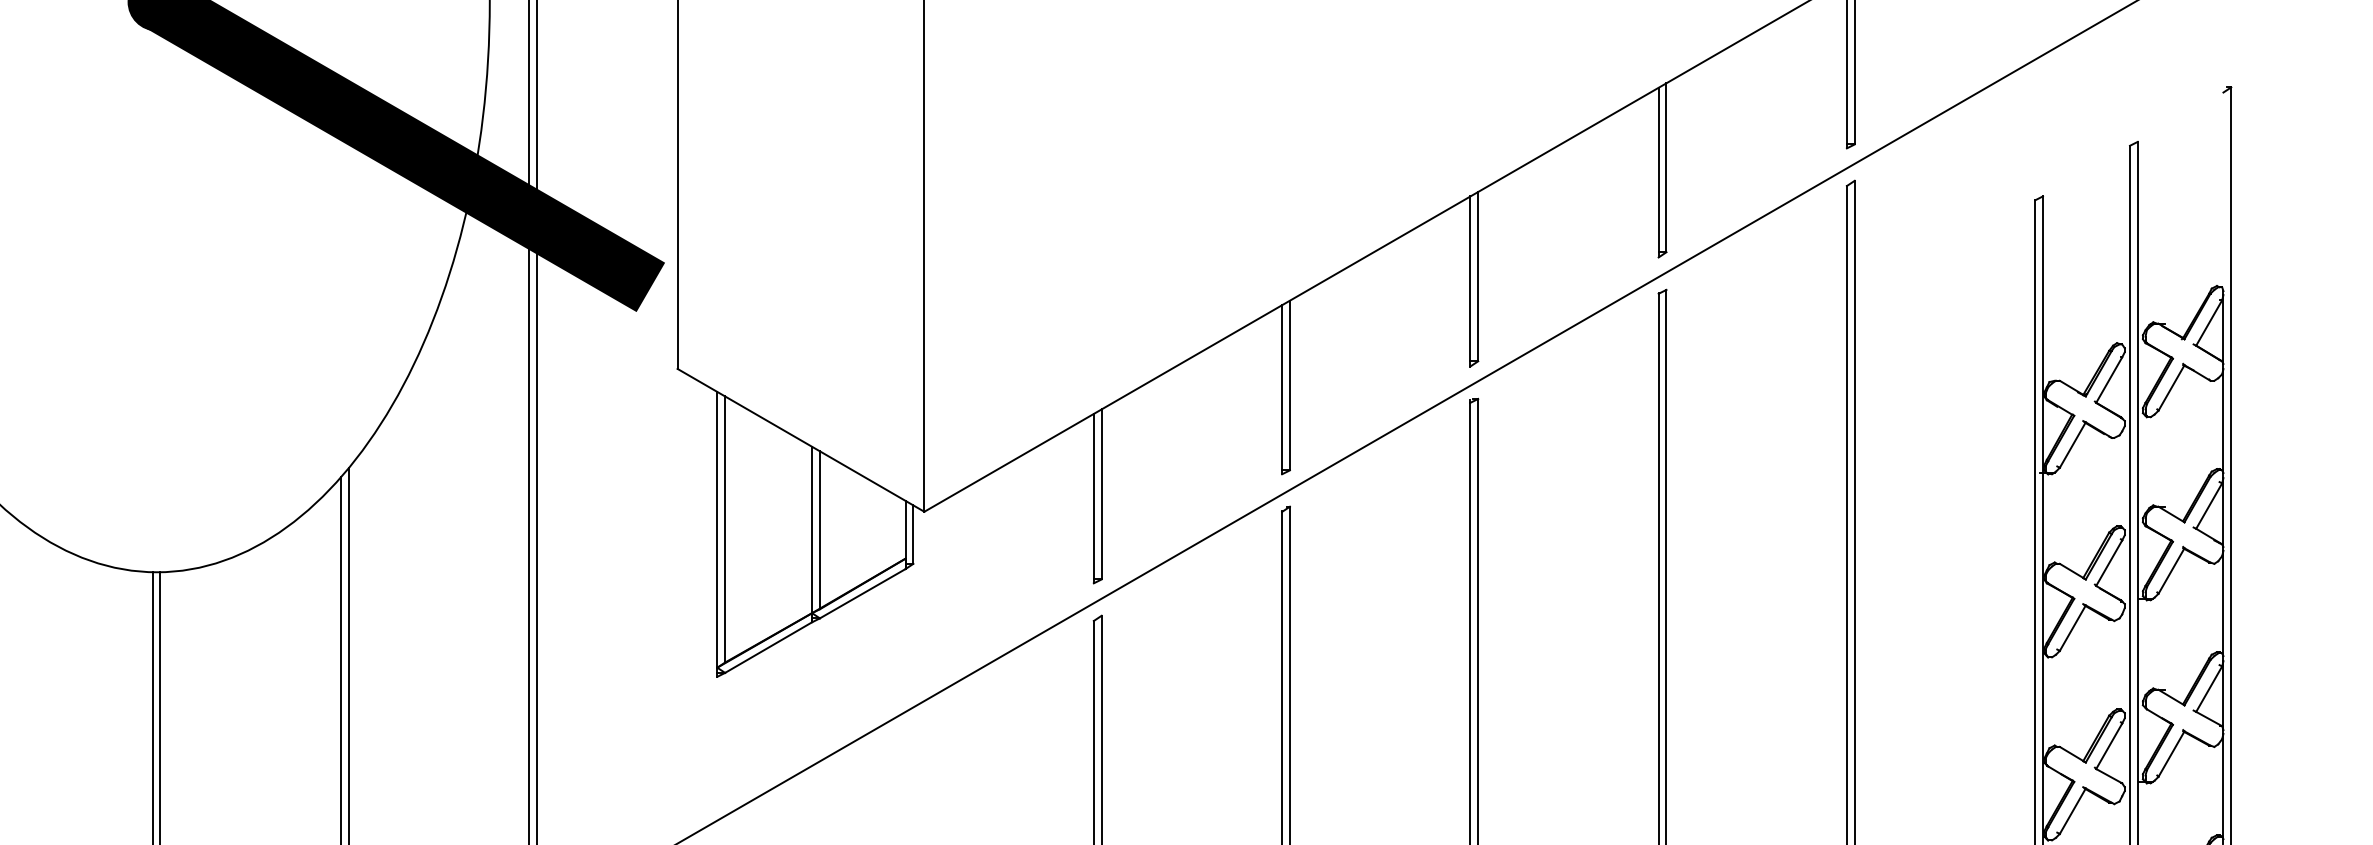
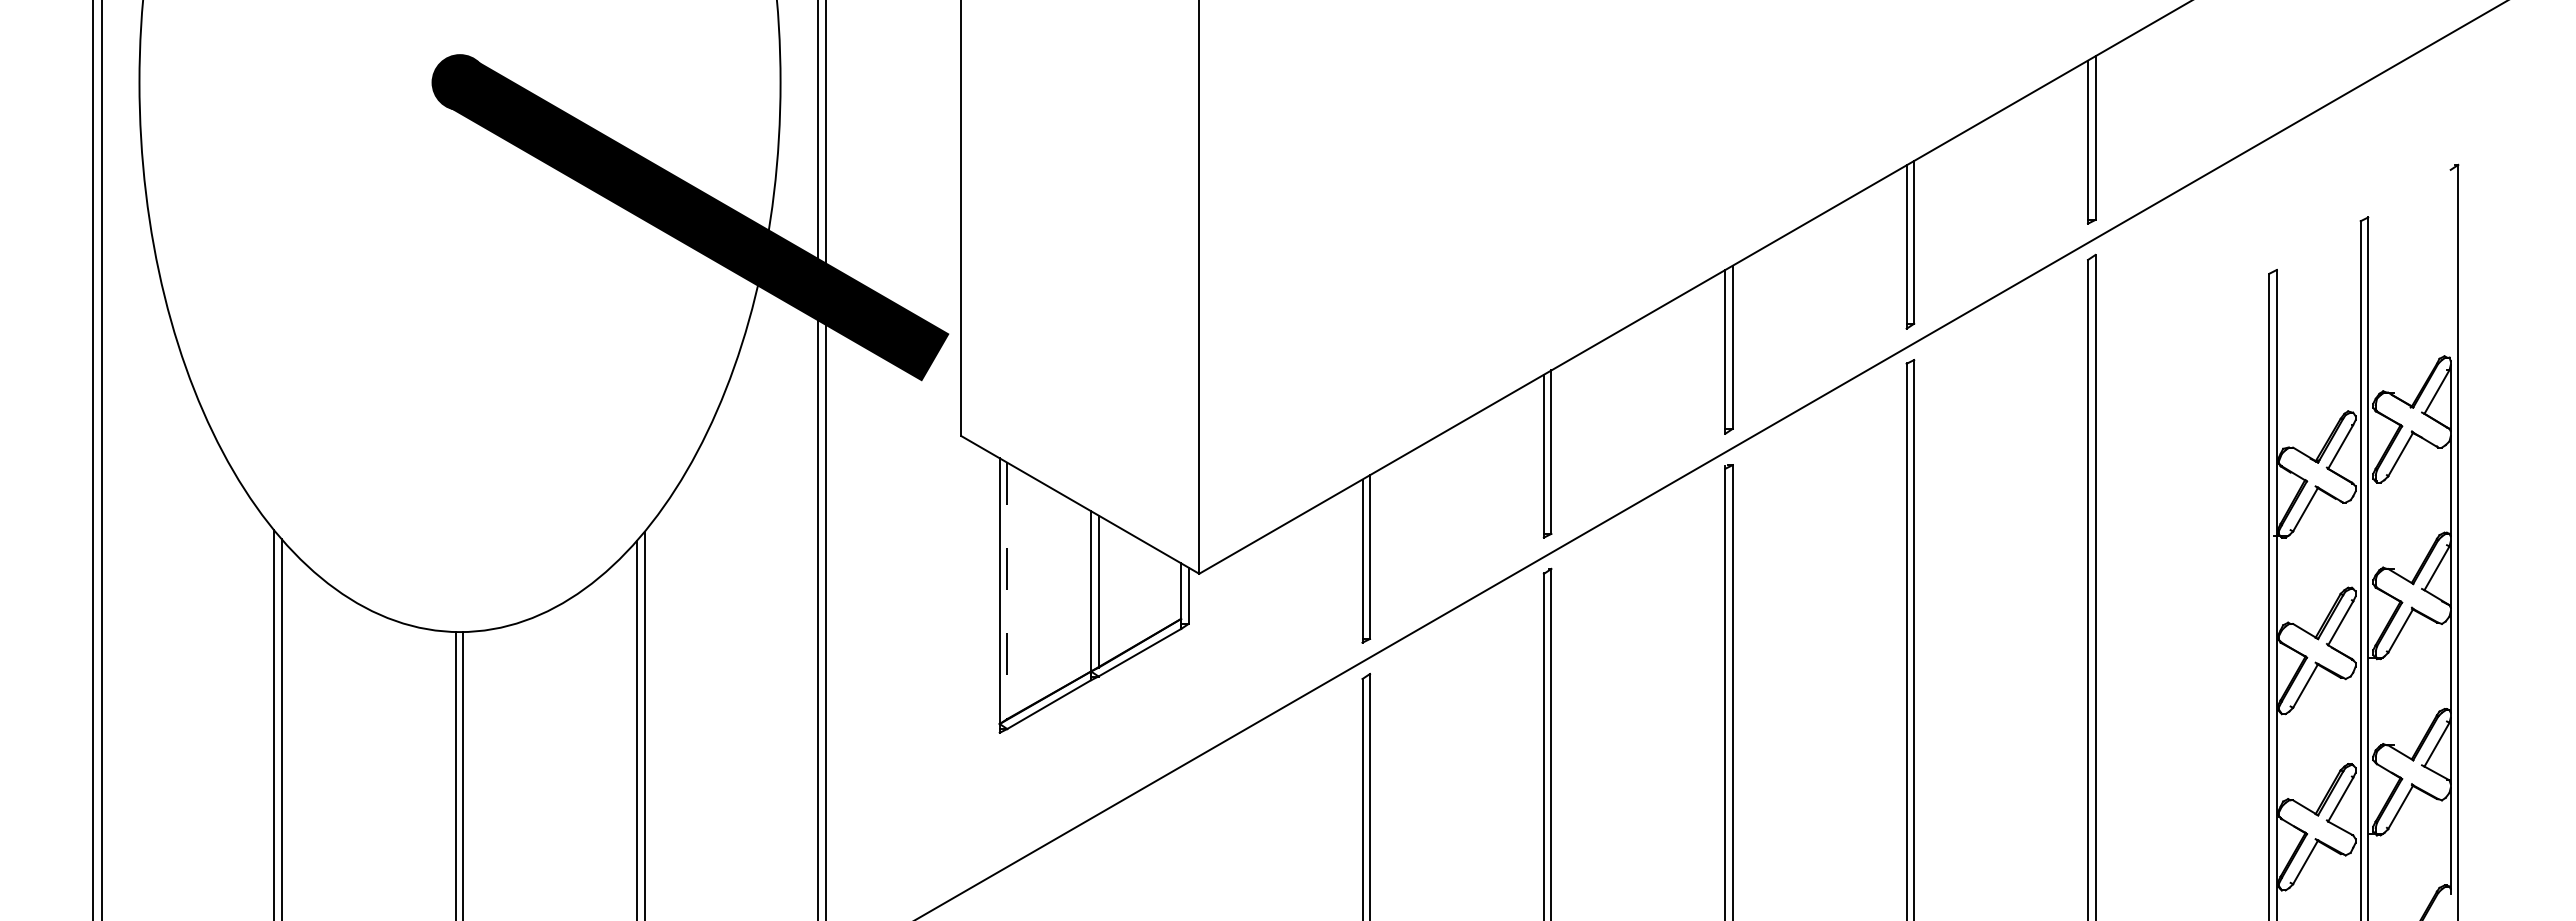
line: (725, 530) -> (1007, 591), solid -> dashed

